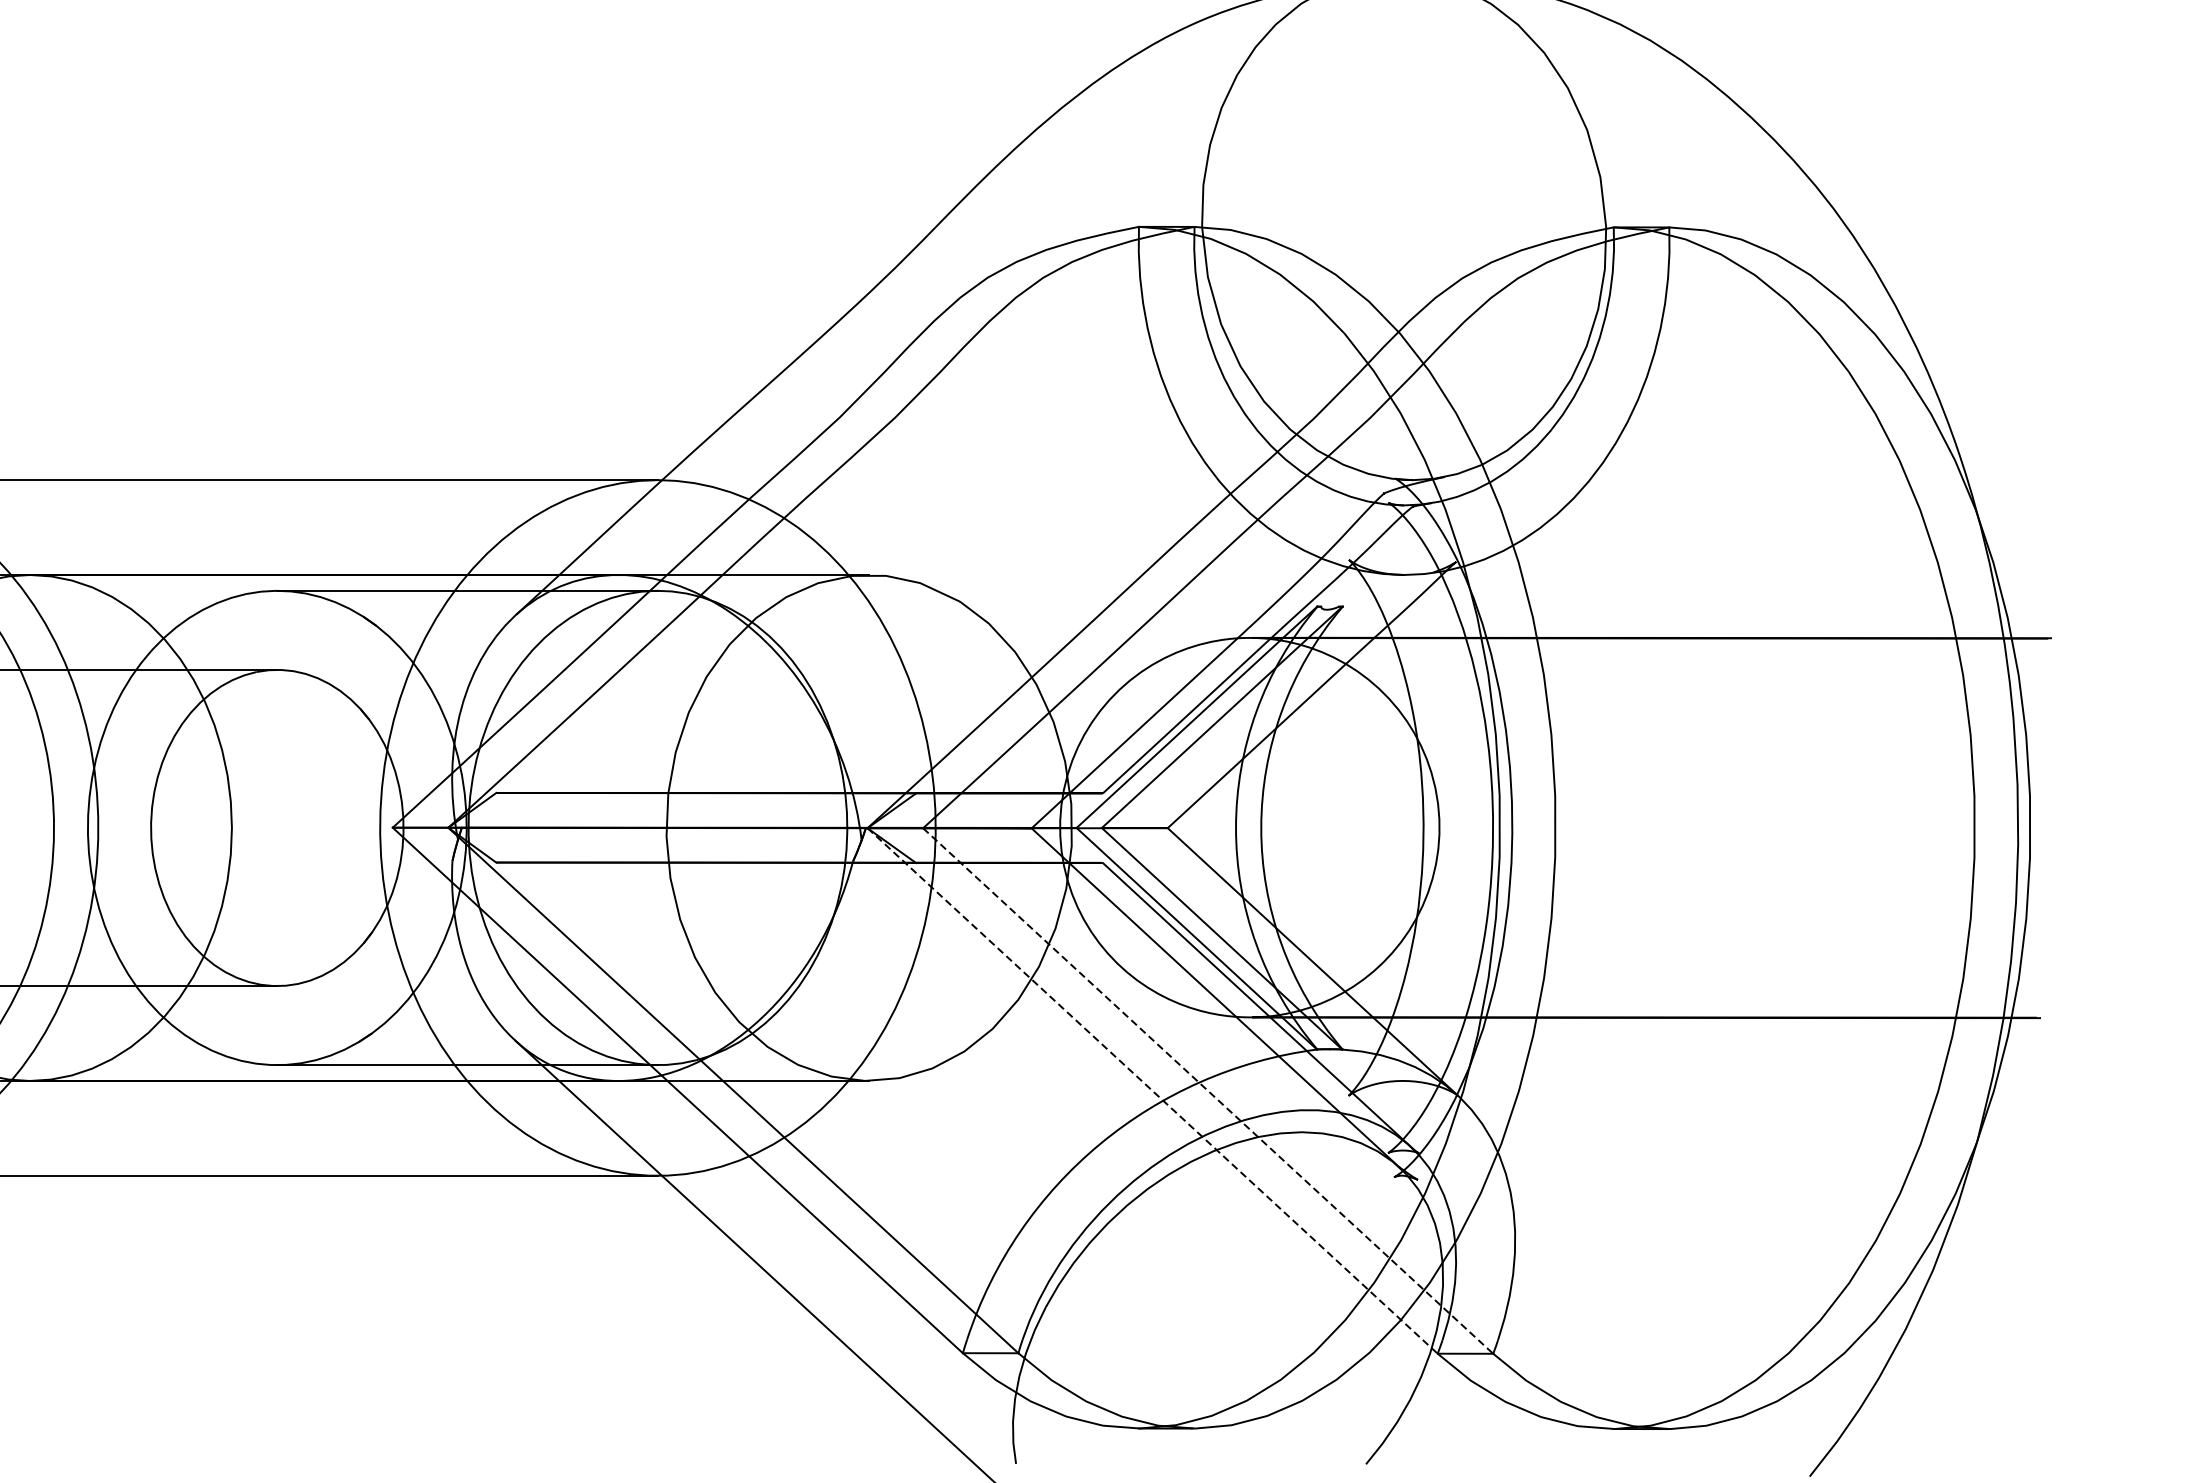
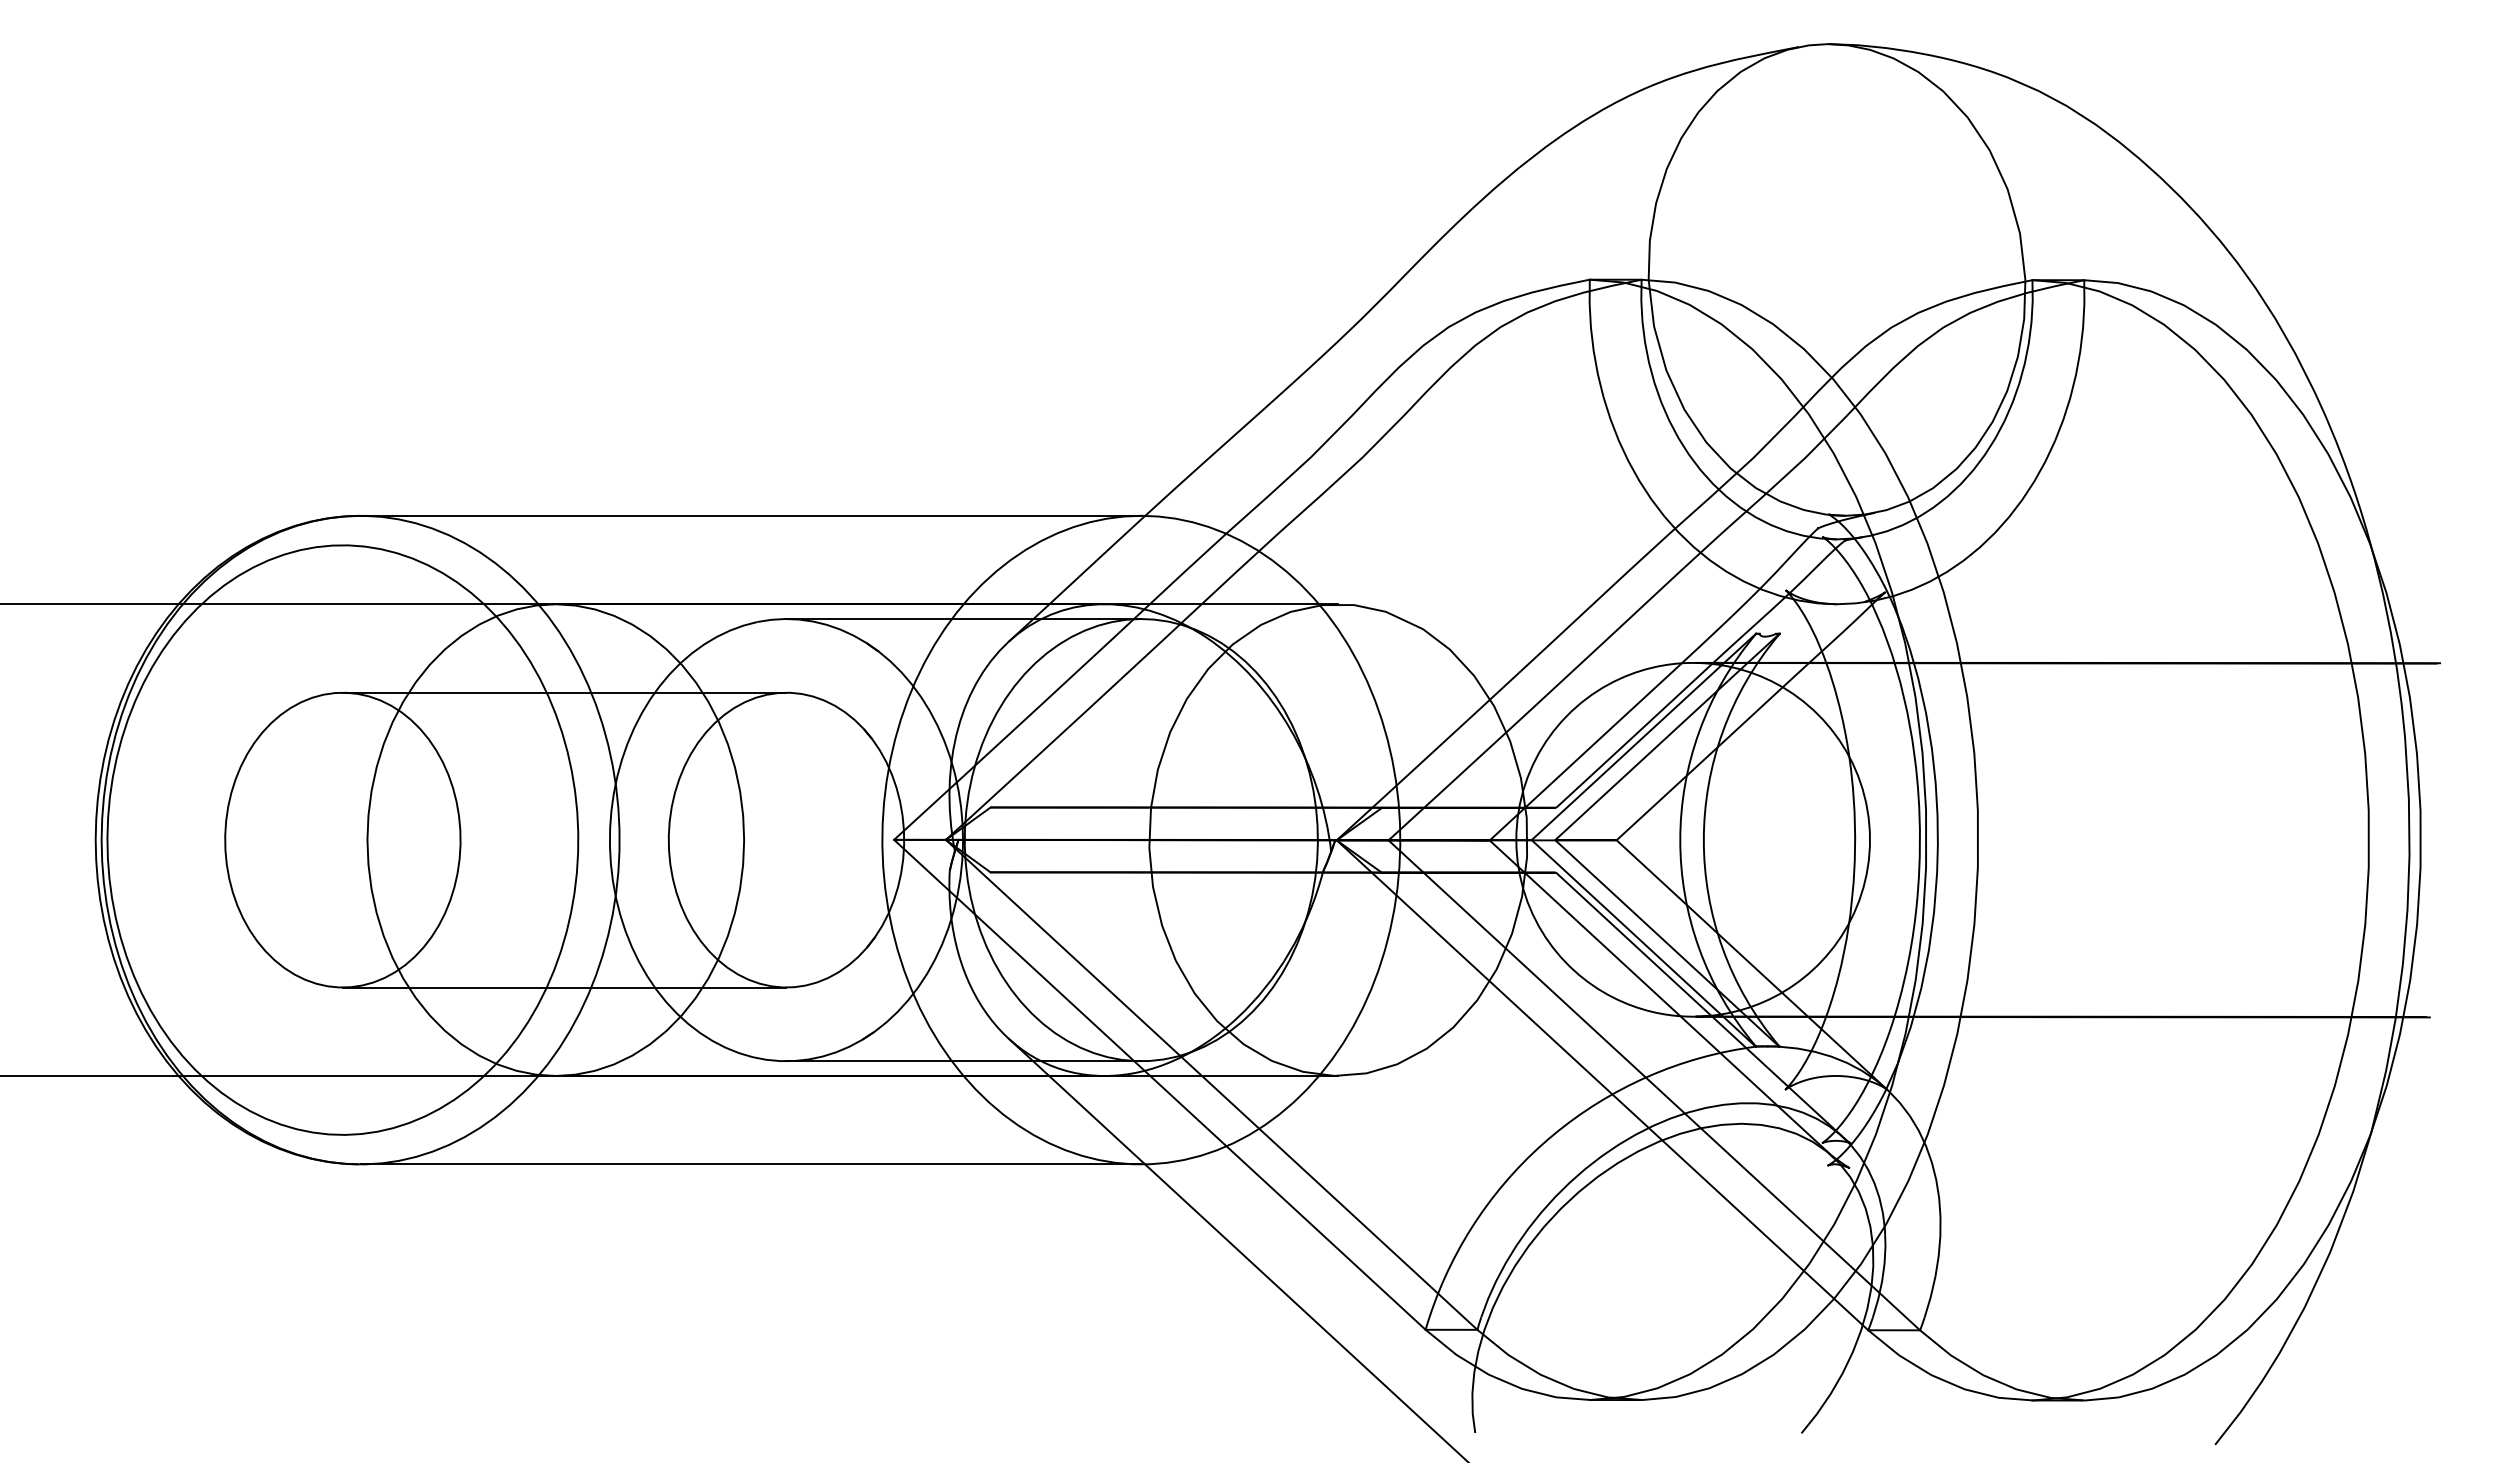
line: (1152, 1091) -> (1602, 1085), dashed -> solid
line: (1208, 1091) -> (1654, 1085), dashed -> solid

